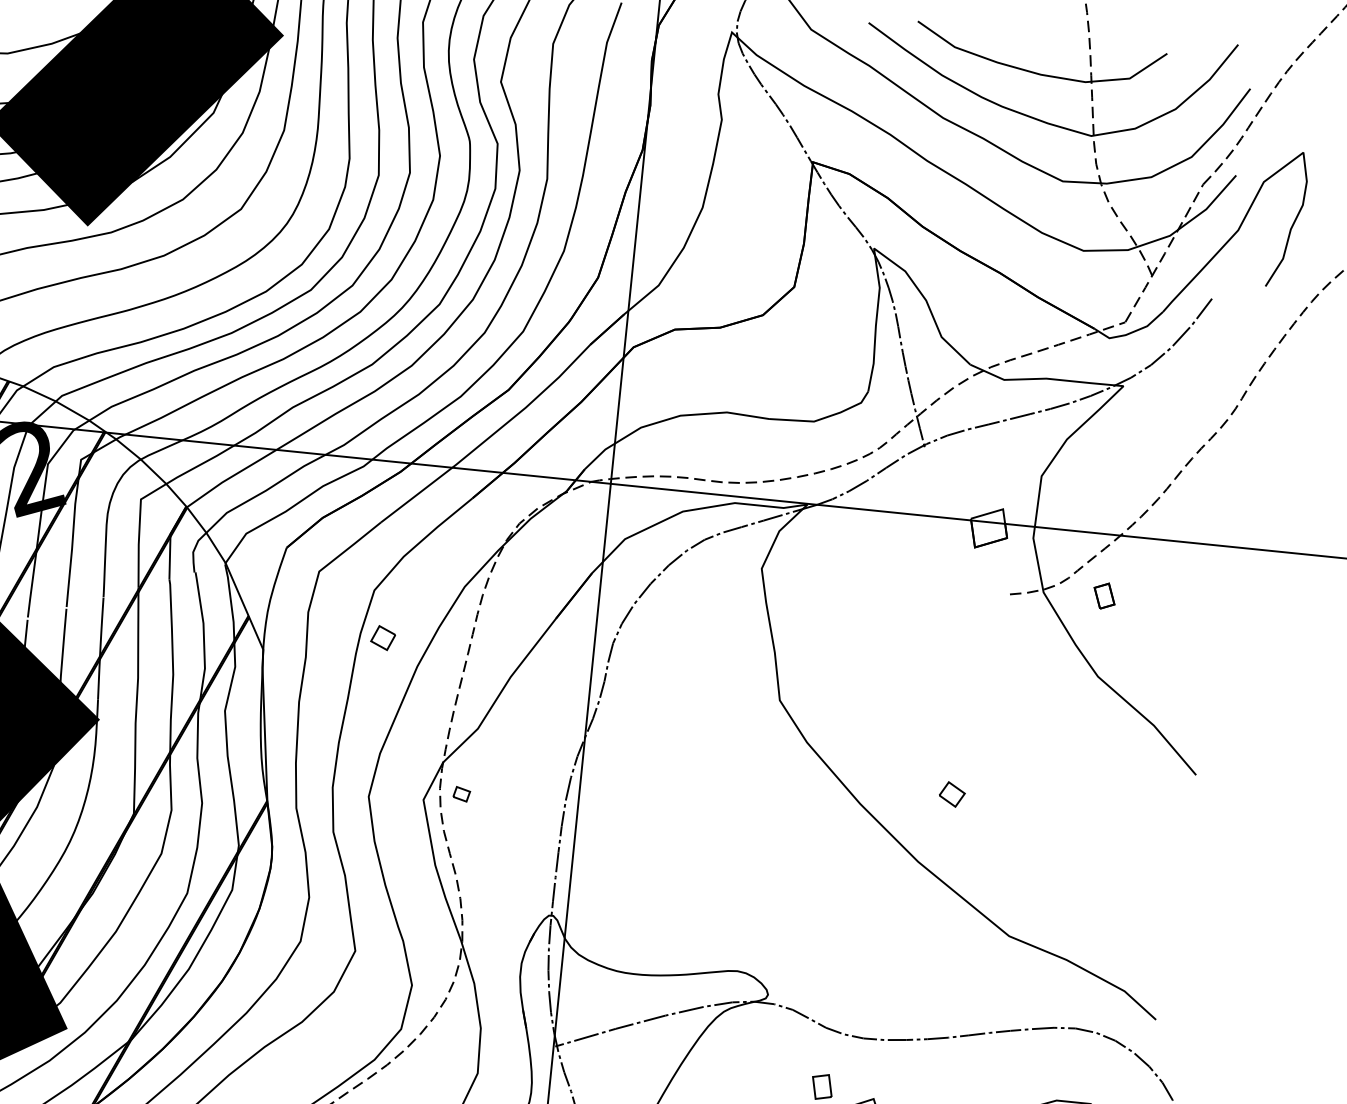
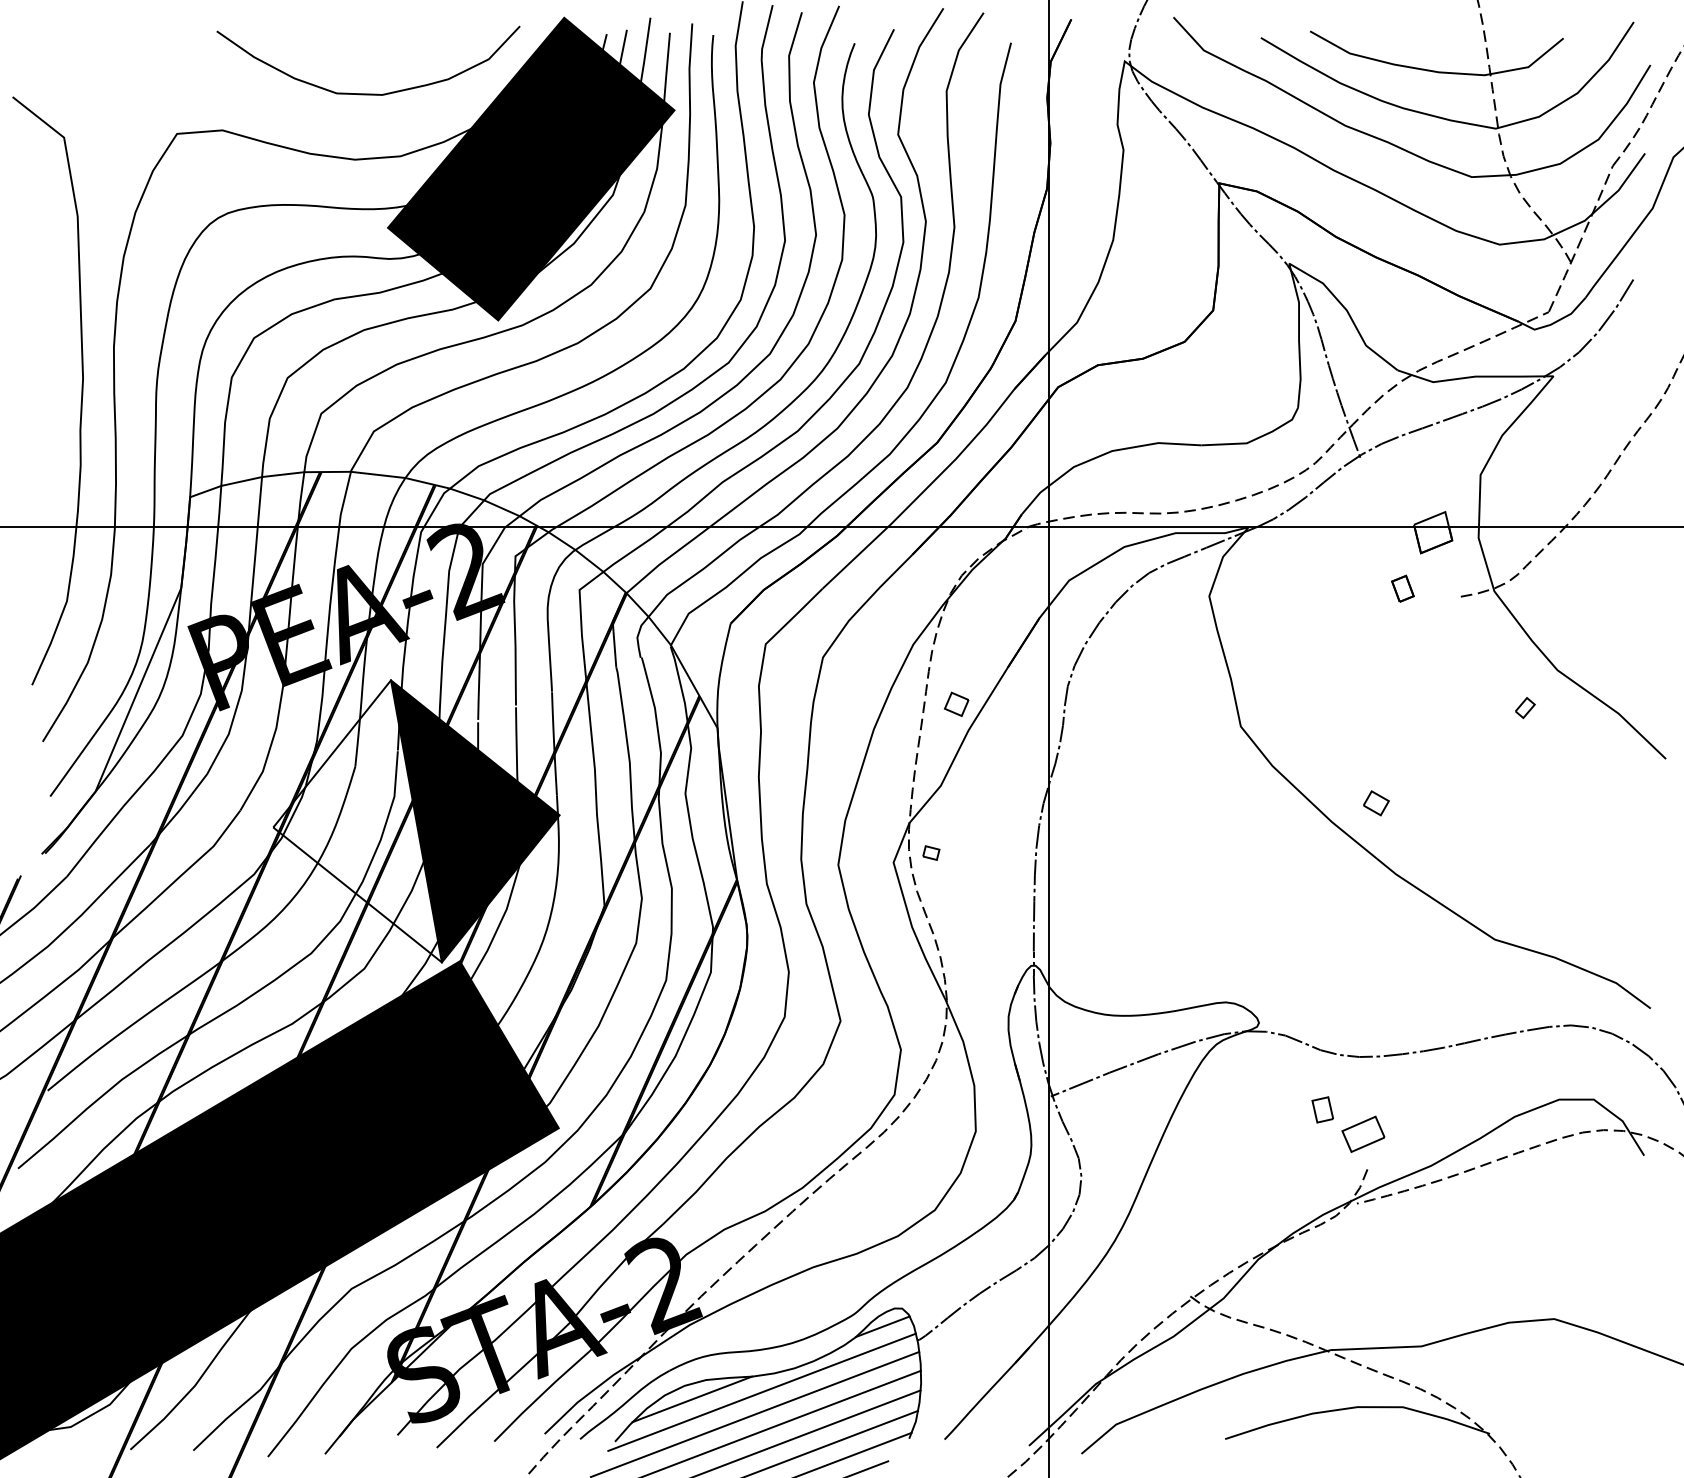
part: (1104, 595) -> (1402, 588), moved
part: (383, 637) -> (956, 703), moved
part: (1062, 711) -> (1525, 708), added
part: (952, 794) -> (1376, 803), moved

